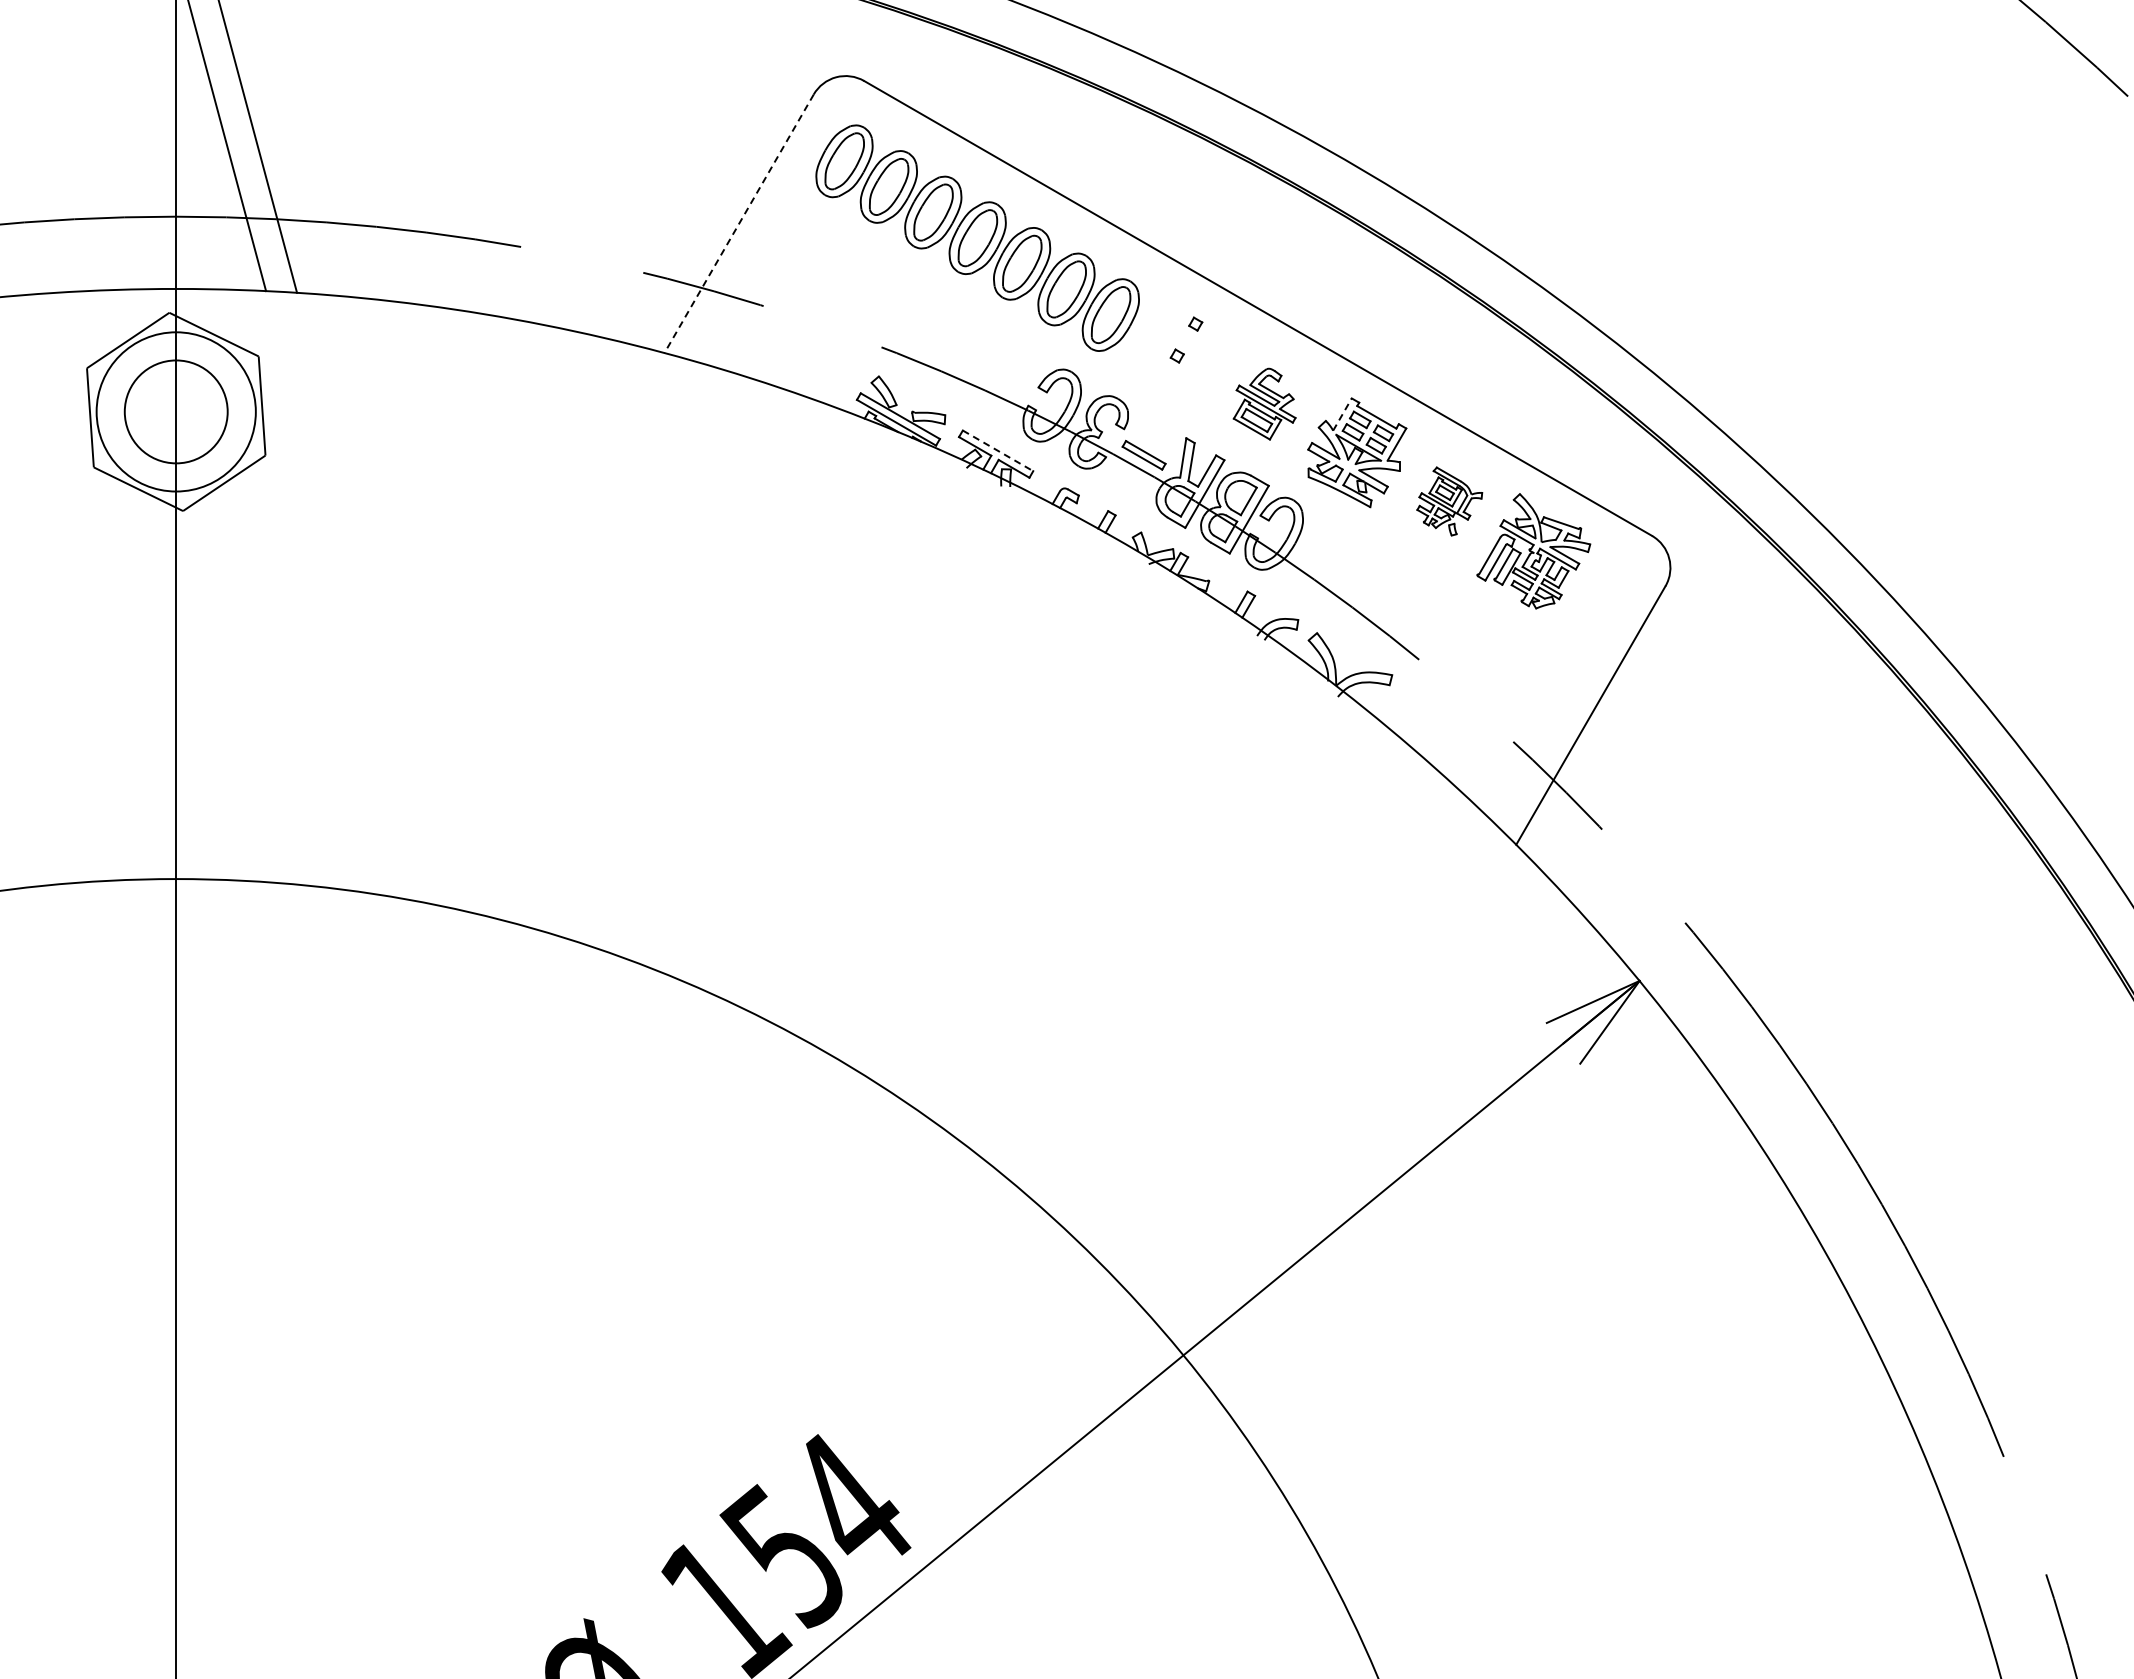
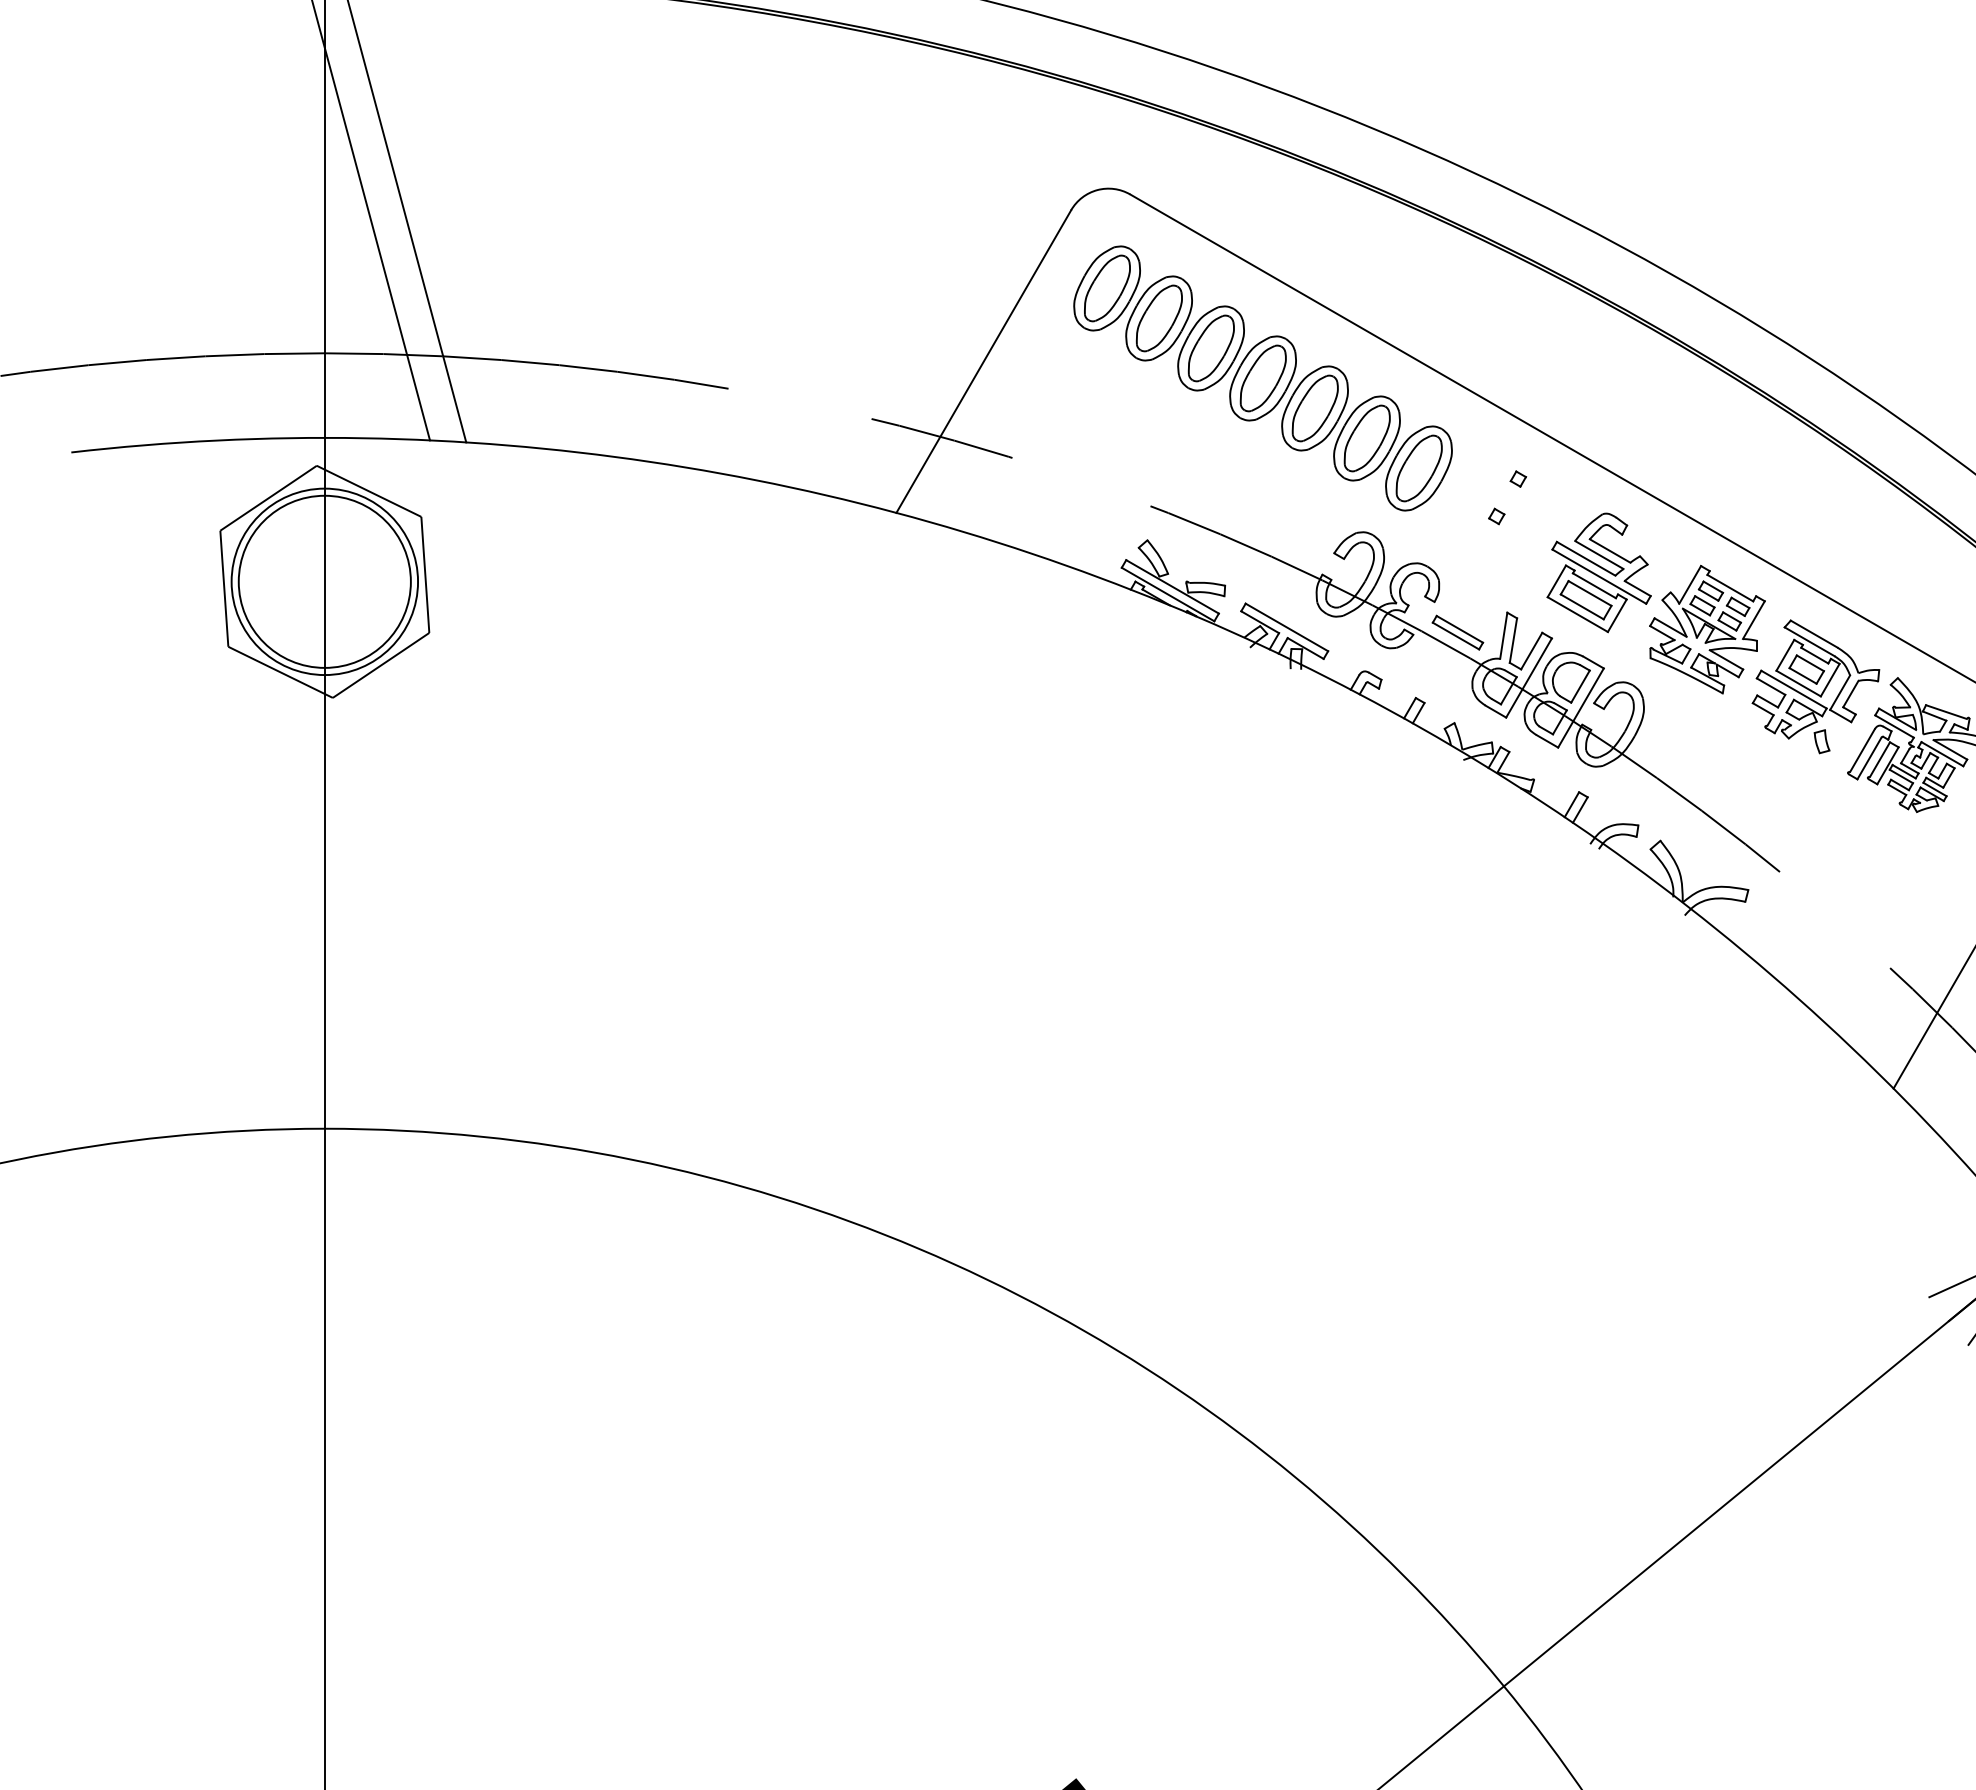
line: (738, 224) -> (983, 362), dashed -> solid
part: (1264, 403) -> (1598, 571), size x1.43
circle: (175, 411) -> (323, 581), size x1.43
line: (1342, 414) -> (1690, 584), dashed -> solid
line: (998, 450) -> (1287, 627), dashed -> solid
part: (1449, 501) -> (1815, 686), size x1.67

